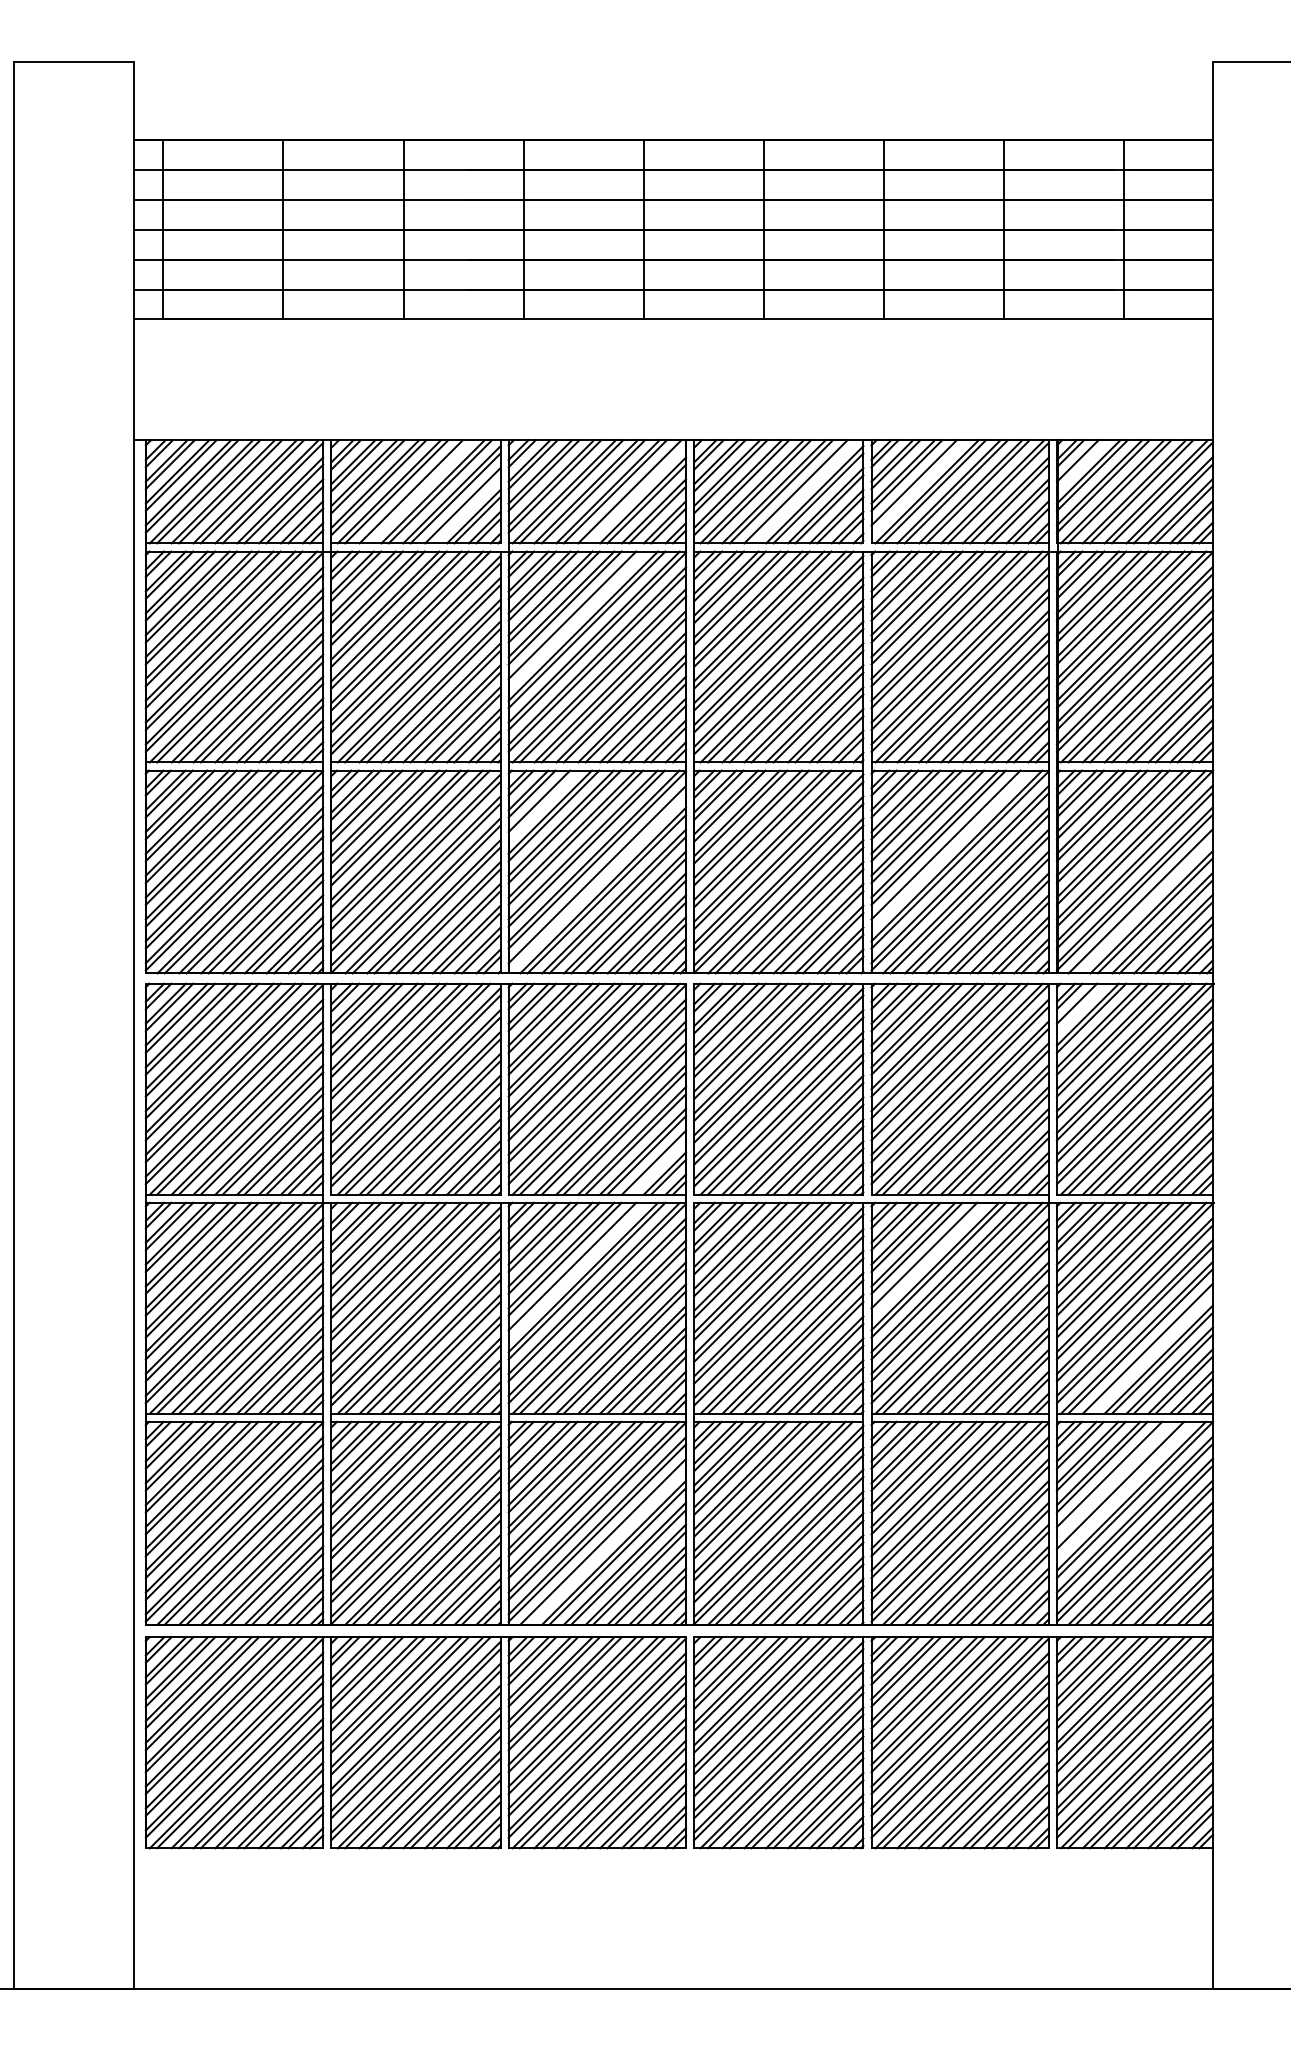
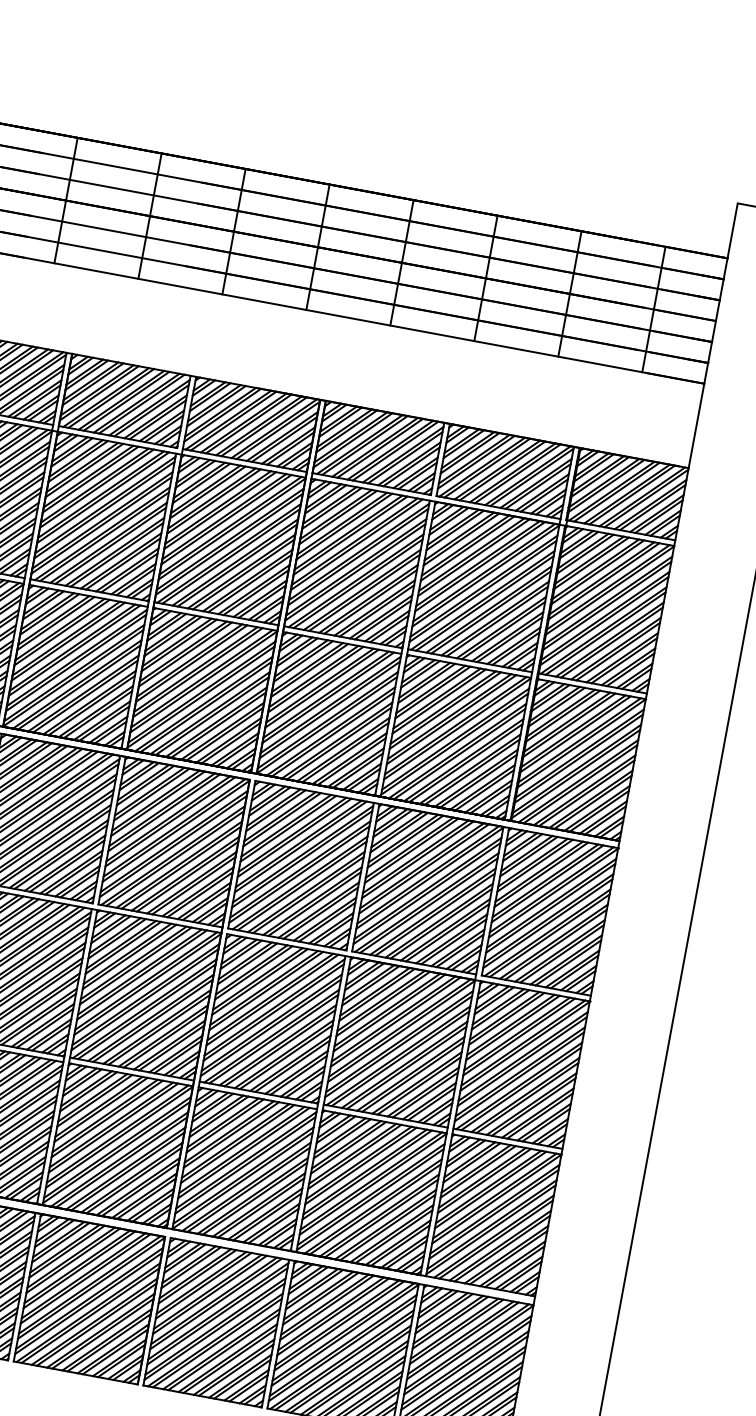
line: (1080, 464) -> (592, 468), added
line: (917, 486) -> (476, 462), added
line: (418, 491) -> (126, 401), added
line: (802, 491) -> (395, 450), added
line: (635, 492) -> (278, 429), added
line: (466, 509) -> (157, 419), added
line: (575, 618) -> (219, 510), added
line: (542, 804) -> (172, 636), added
line: (949, 848) -> (451, 719), added
line: (597, 881) -> (201, 696), added
line: (1143, 904) -> (579, 783), added
line: (1080, 1007) -> (522, 847), added
line: (657, 1165) -> (206, 903), added
line: (927, 1258) -> (383, 1003), added
line: (575, 1269) -> (135, 965), added
line: (1151, 1351) -> (527, 1097), added
line: (1112, 1477) -> (483, 1180), added
line: (1123, 1488) -> (490, 1189), added
line: (606, 1545) -> (121, 1162), added

